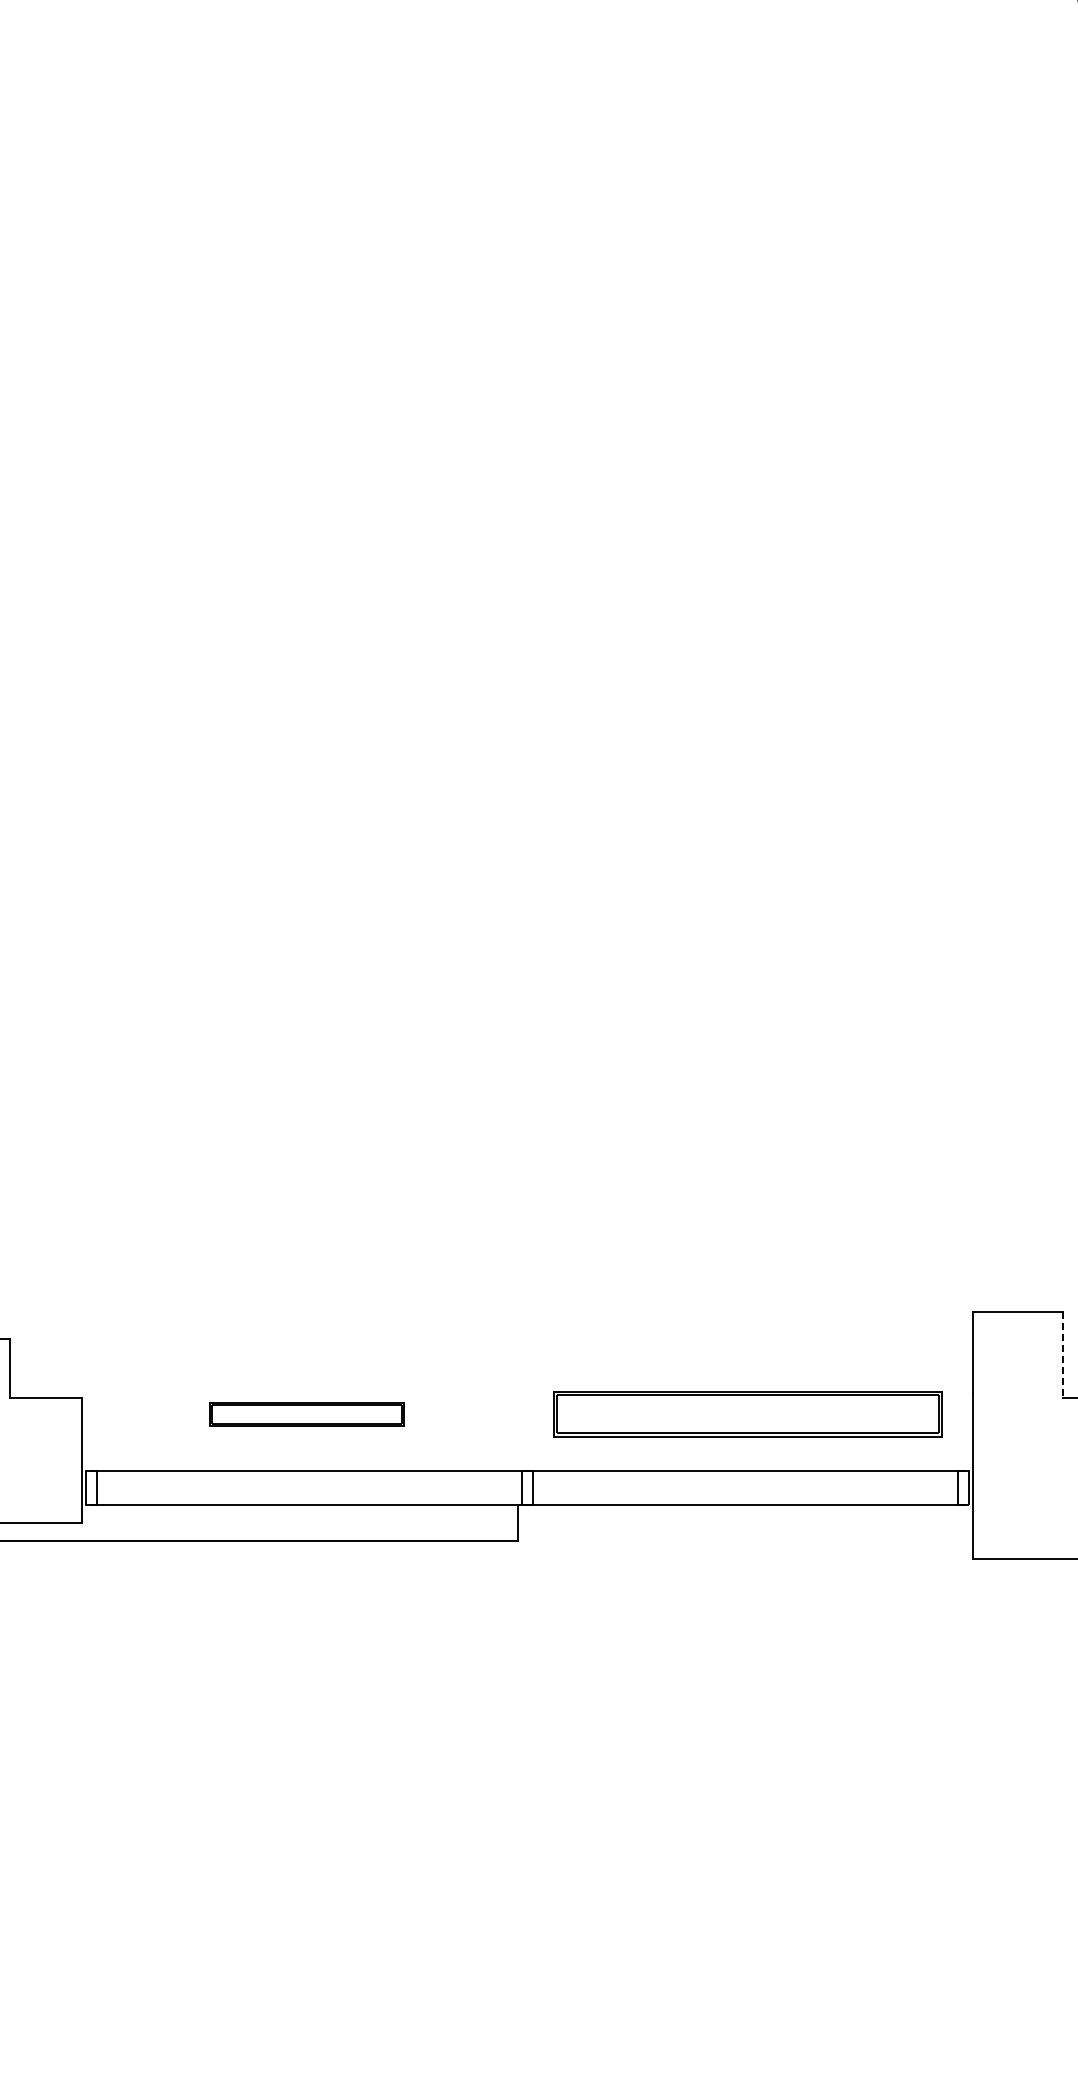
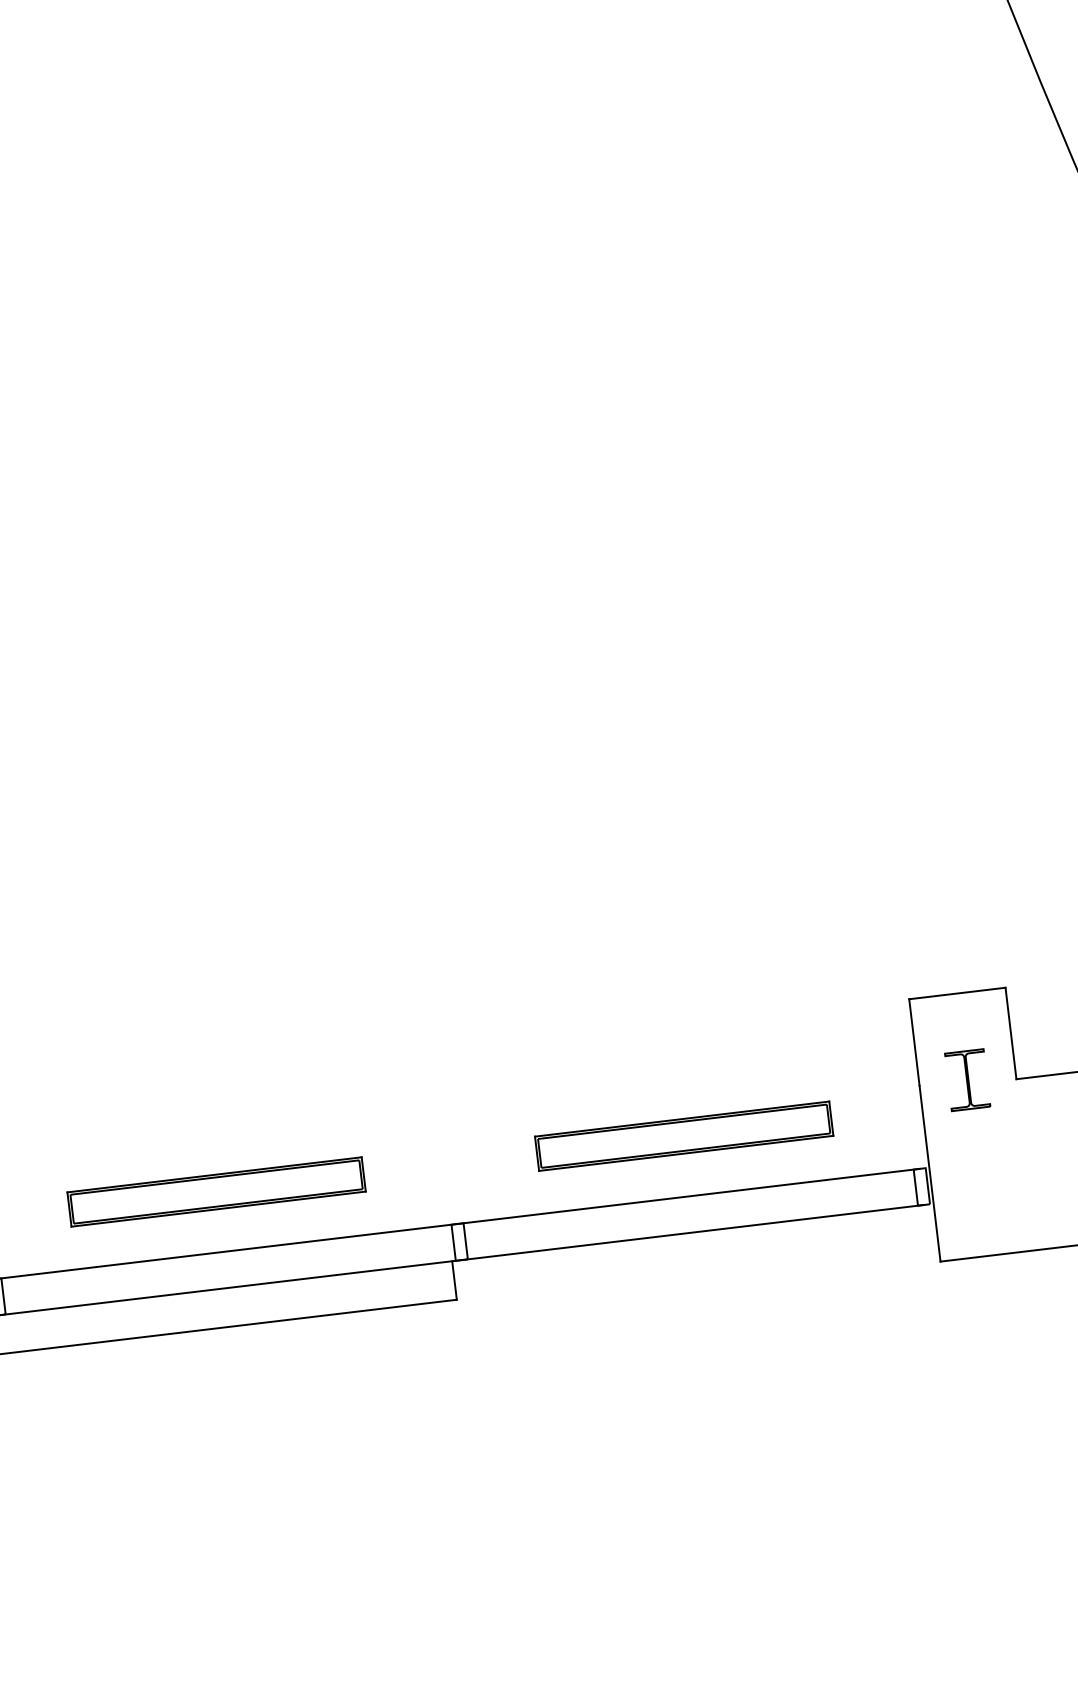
line: (1063, 1355) -> (1011, 1033), dashed -> solid
part: (1017, 1393) -> (967, 1080), added
part: (306, 1414) -> (216, 1192), size x1.43
part: (747, 1414) -> (683, 1136), size x0.71

